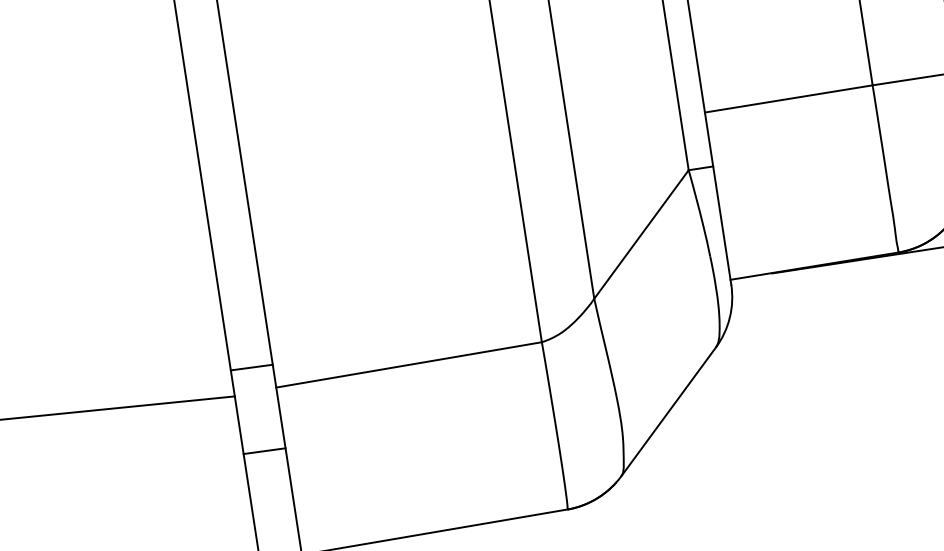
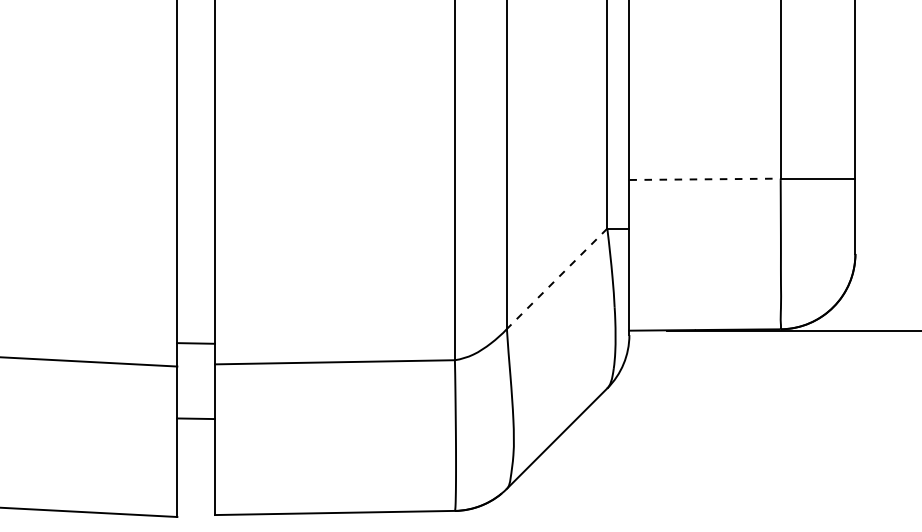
line: (789, 99) -> (705, 179), solid -> dashed
line: (640, 235) -> (556, 279), solid -> dashed

